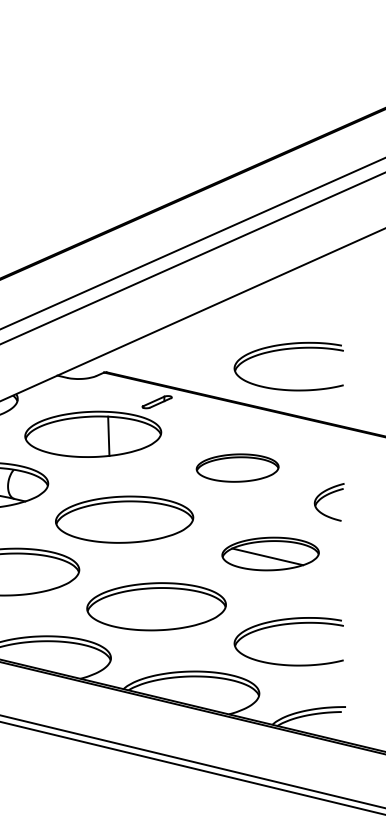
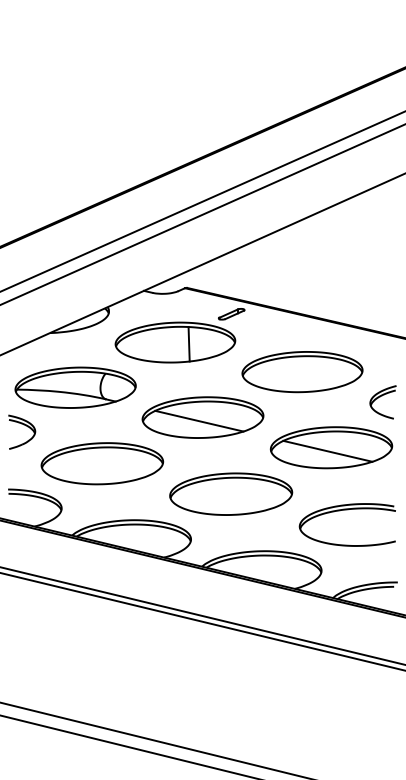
part: (287, 350) -> (346, 268), removed
part: (237, 468) -> (302, 372), size x1.67
line: (120, 522) -> (199, 420), added
part: (270, 553) -> (331, 447), size x1.43

